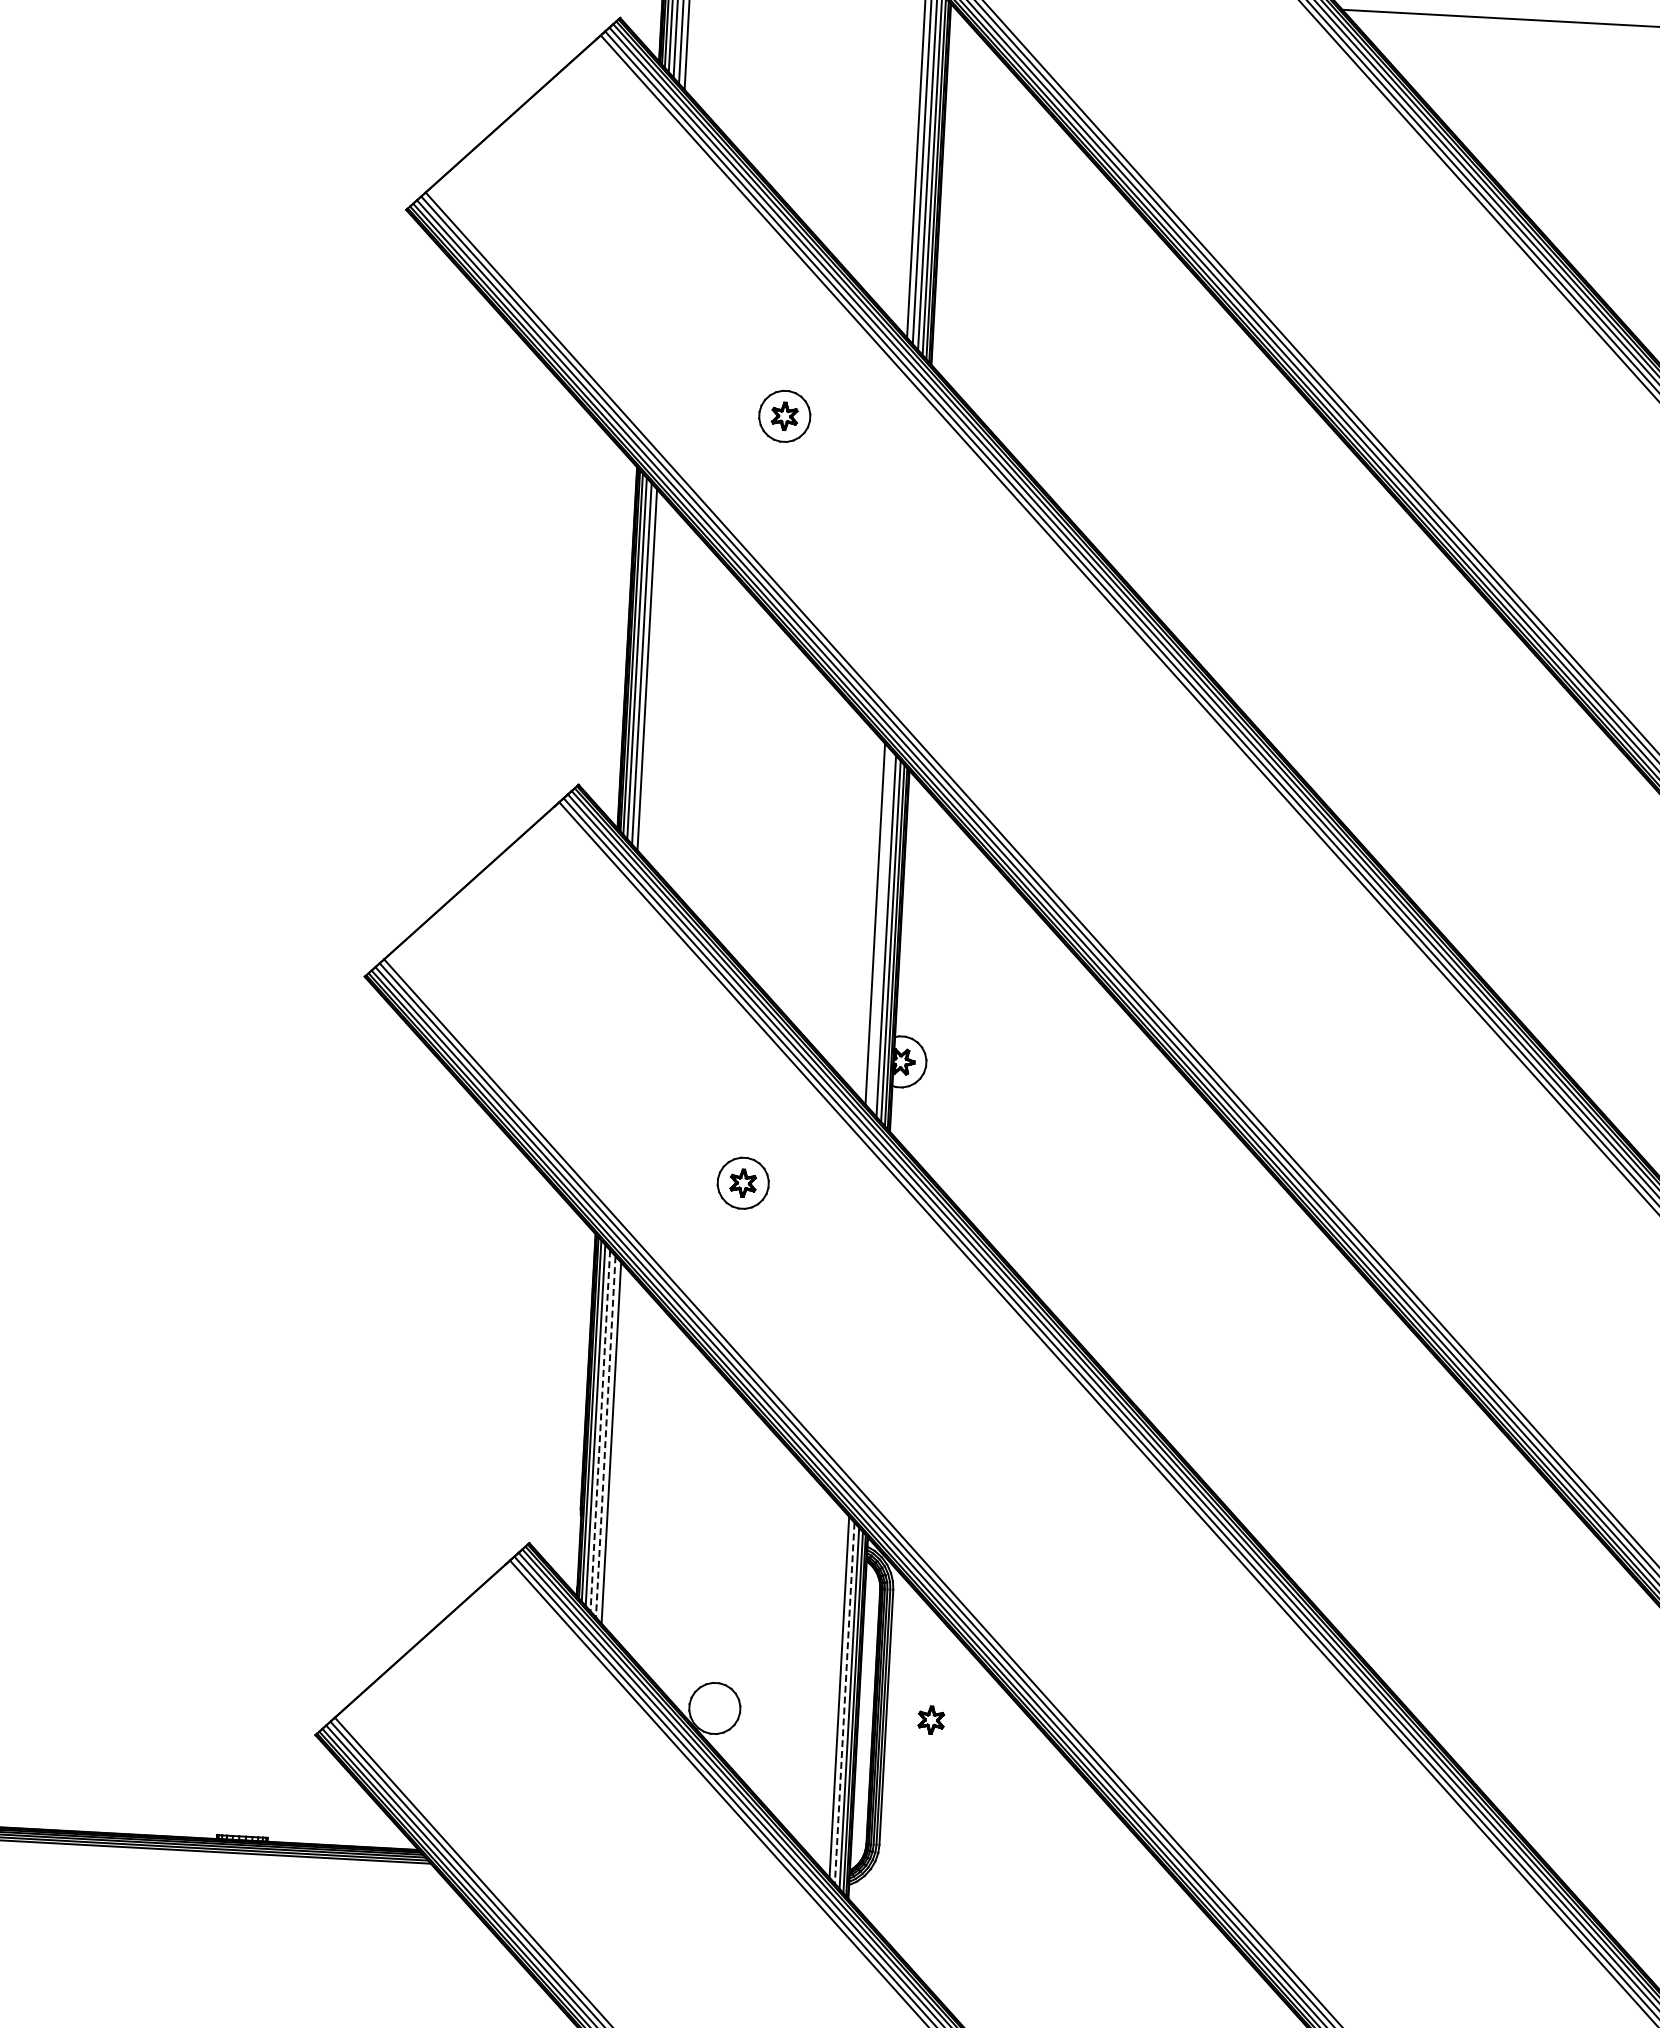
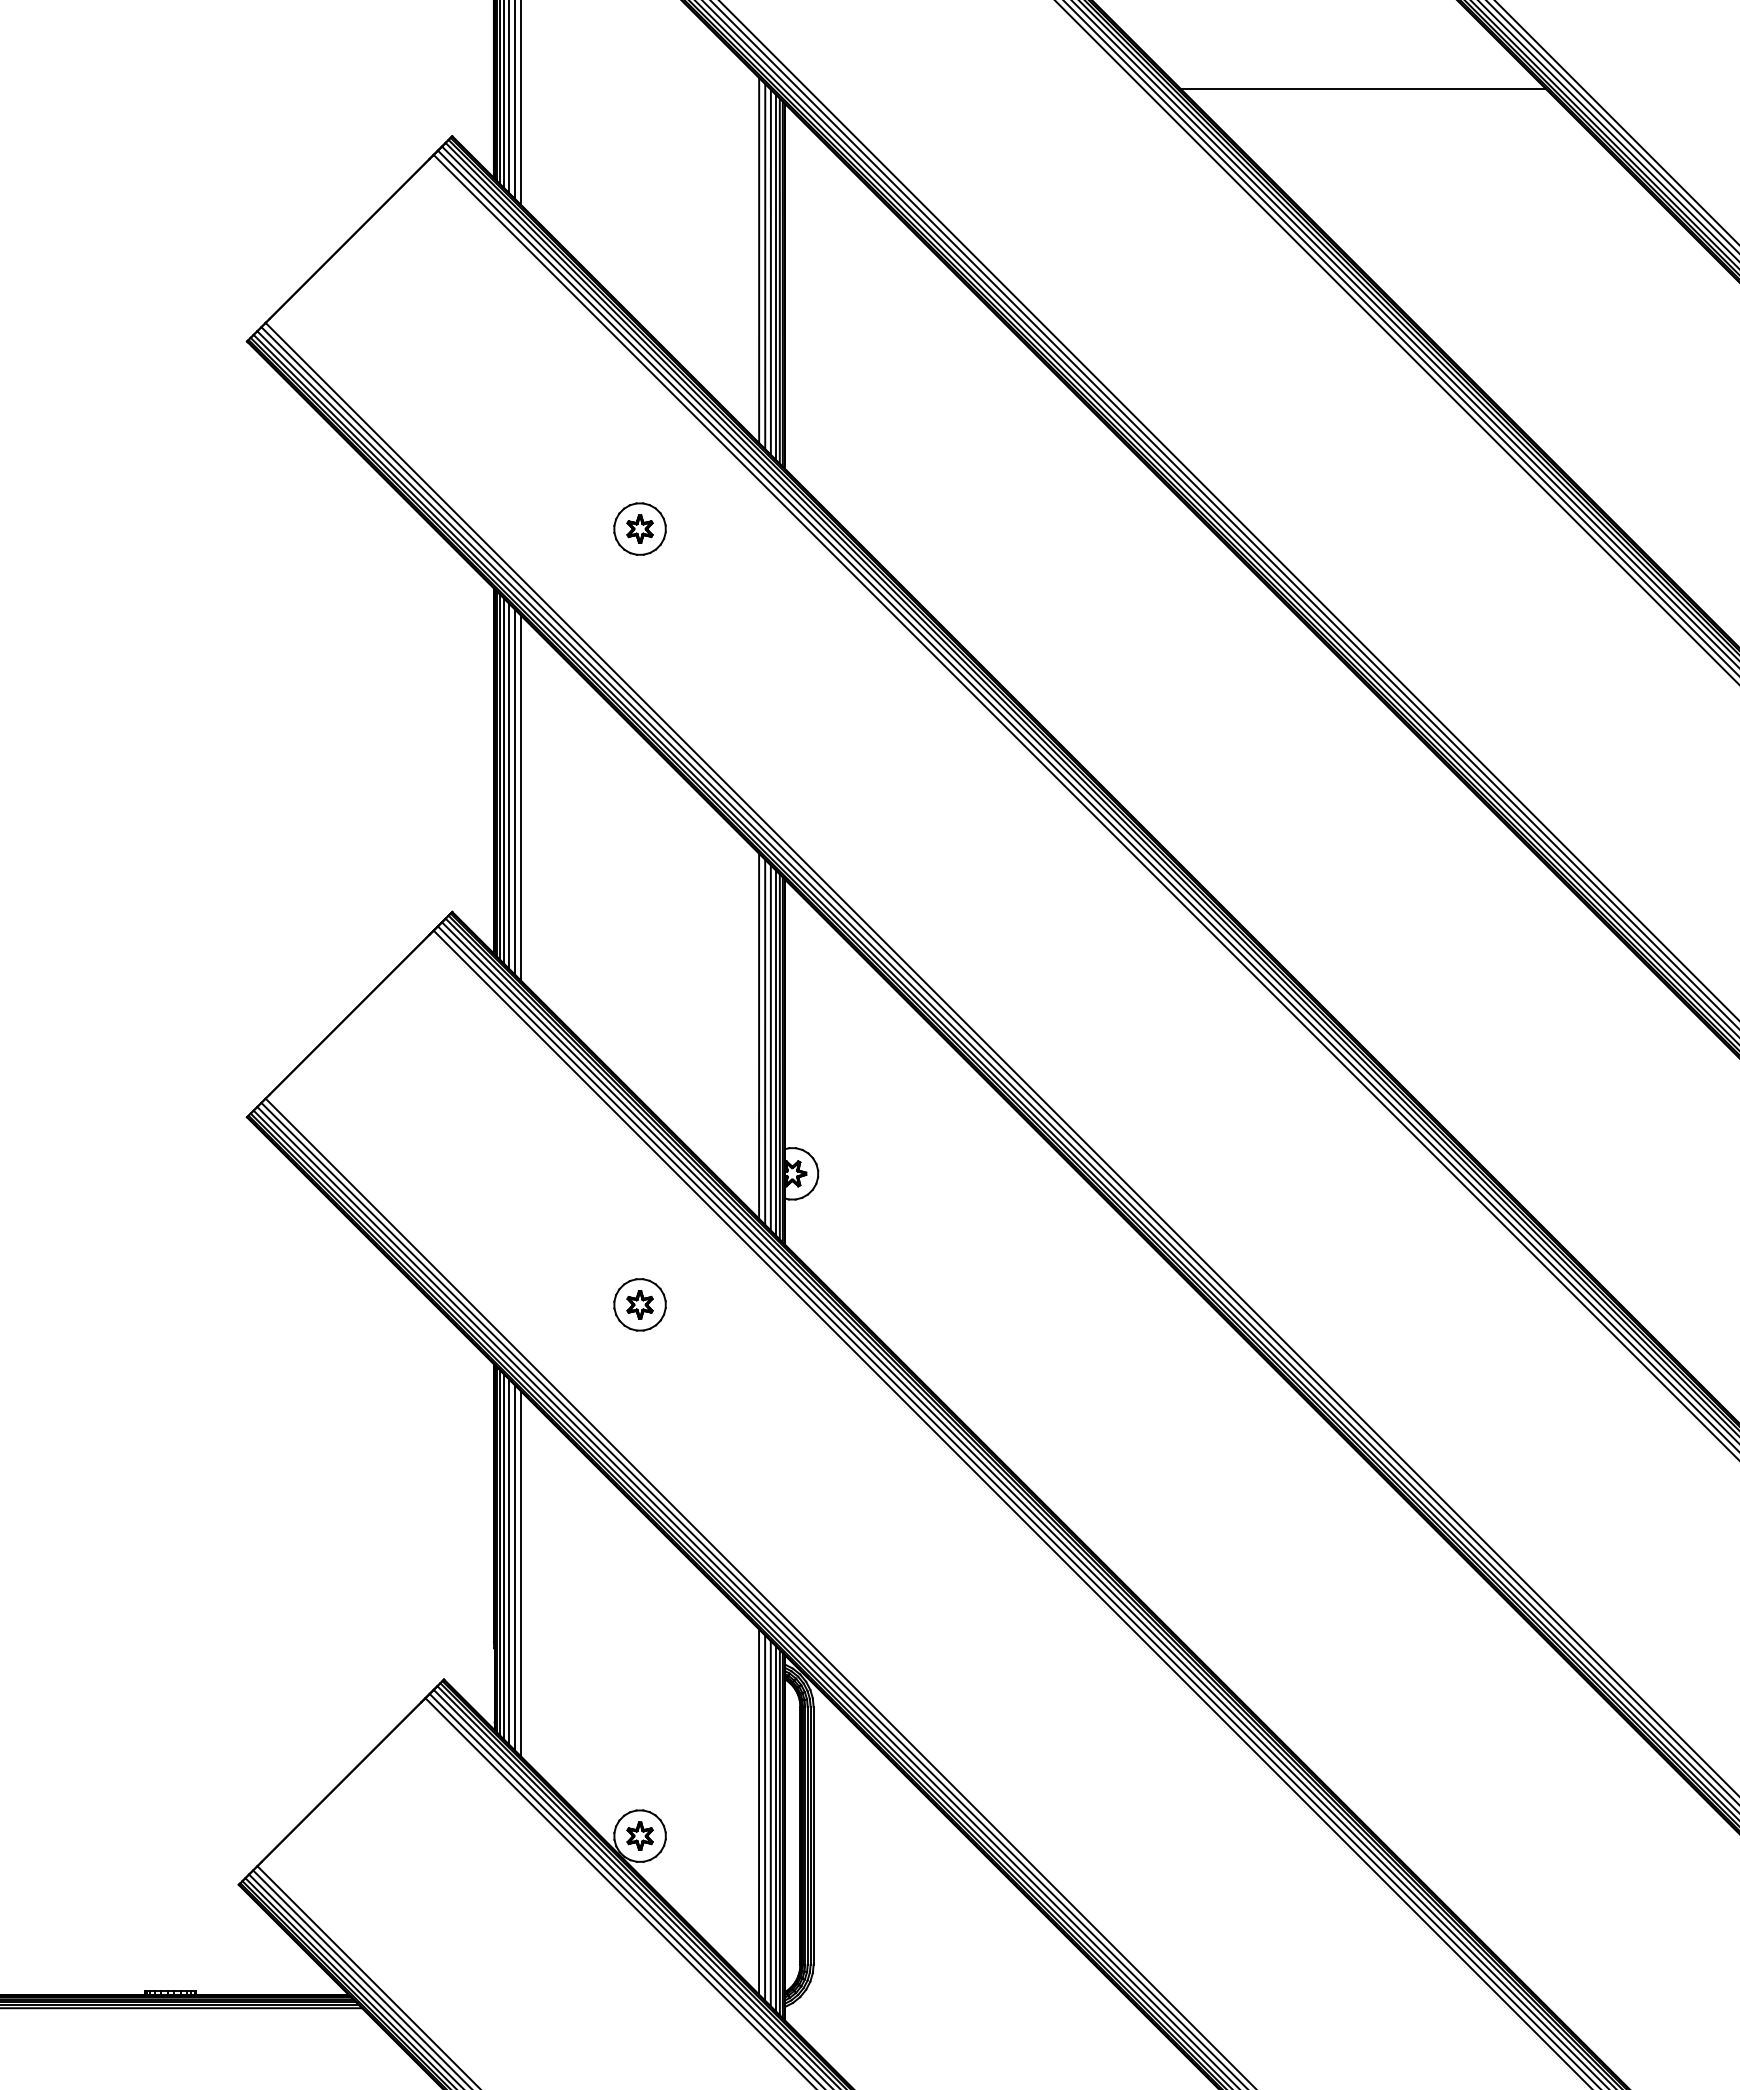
line: (653, 675) -> (521, 797), added
line: (881, 929) -> (765, 1041), added
line: (600, 1430) -> (509, 1562), dashed -> solid
line: (605, 1437) -> (515, 1568), dashed -> solid
line: (834, 1690) -> (759, 1811), added
line: (844, 1702) -> (770, 1823), dashed -> solid
part: (930, 1719) -> (639, 1835), moved

